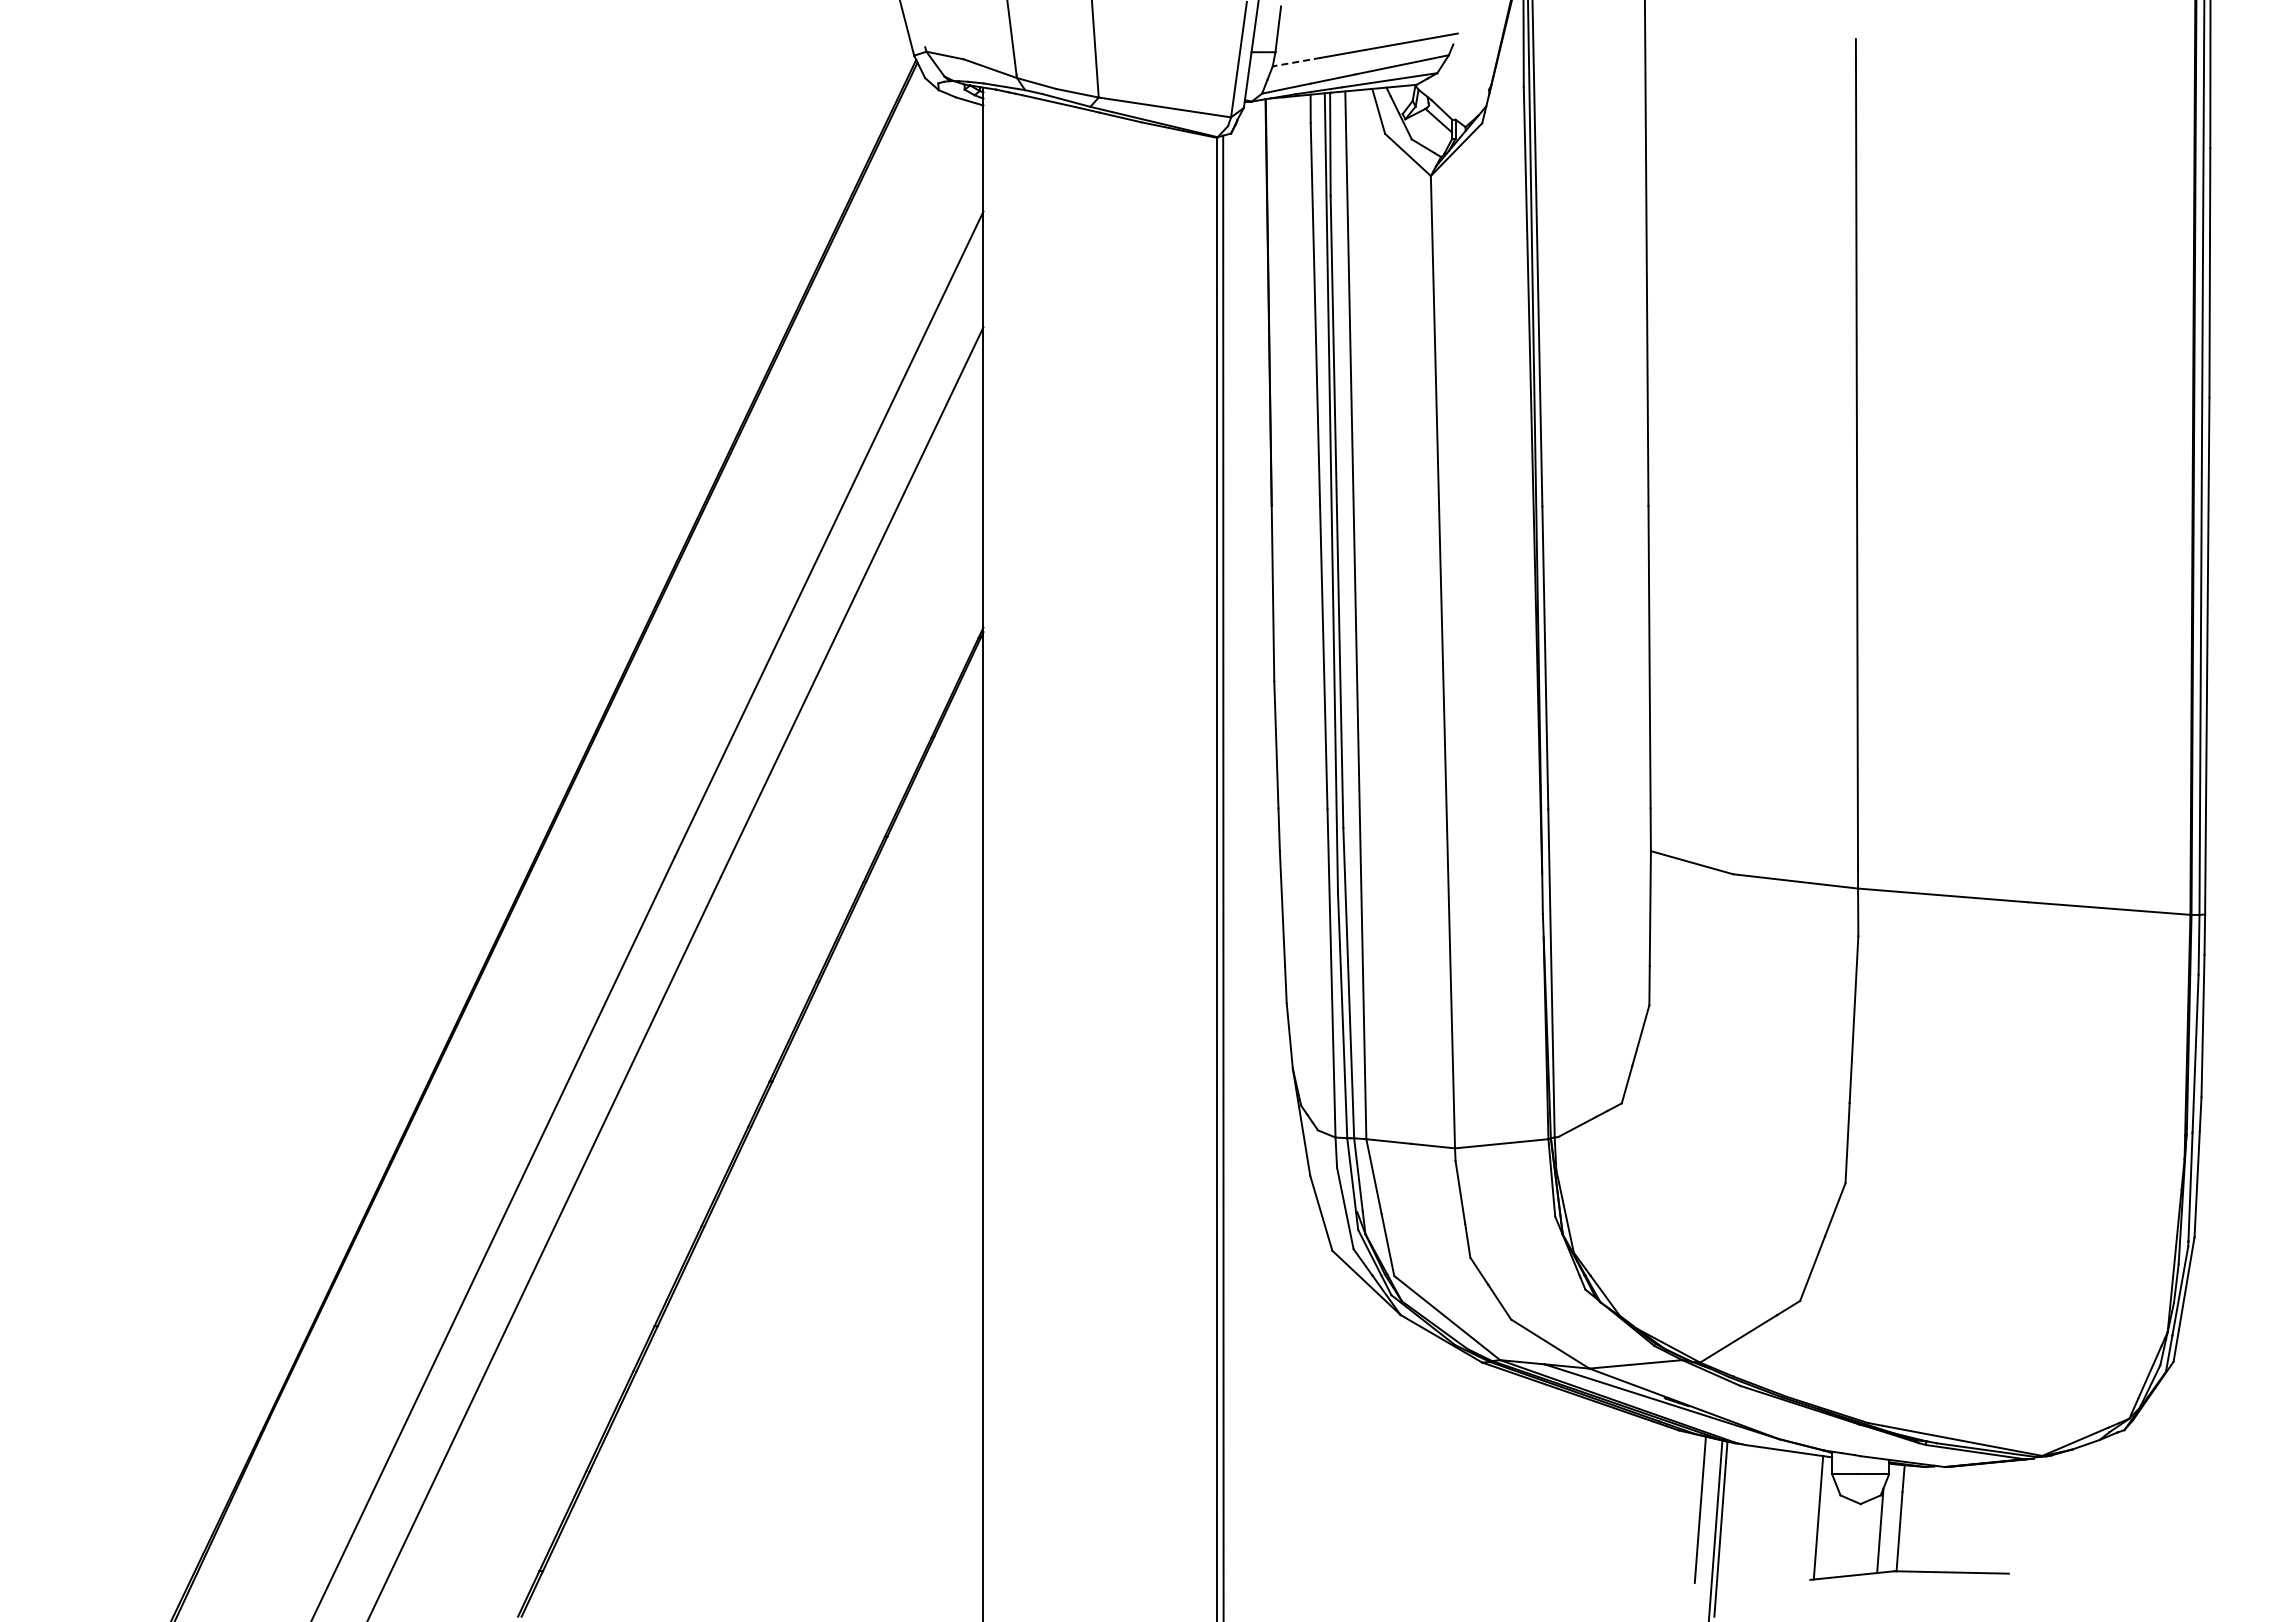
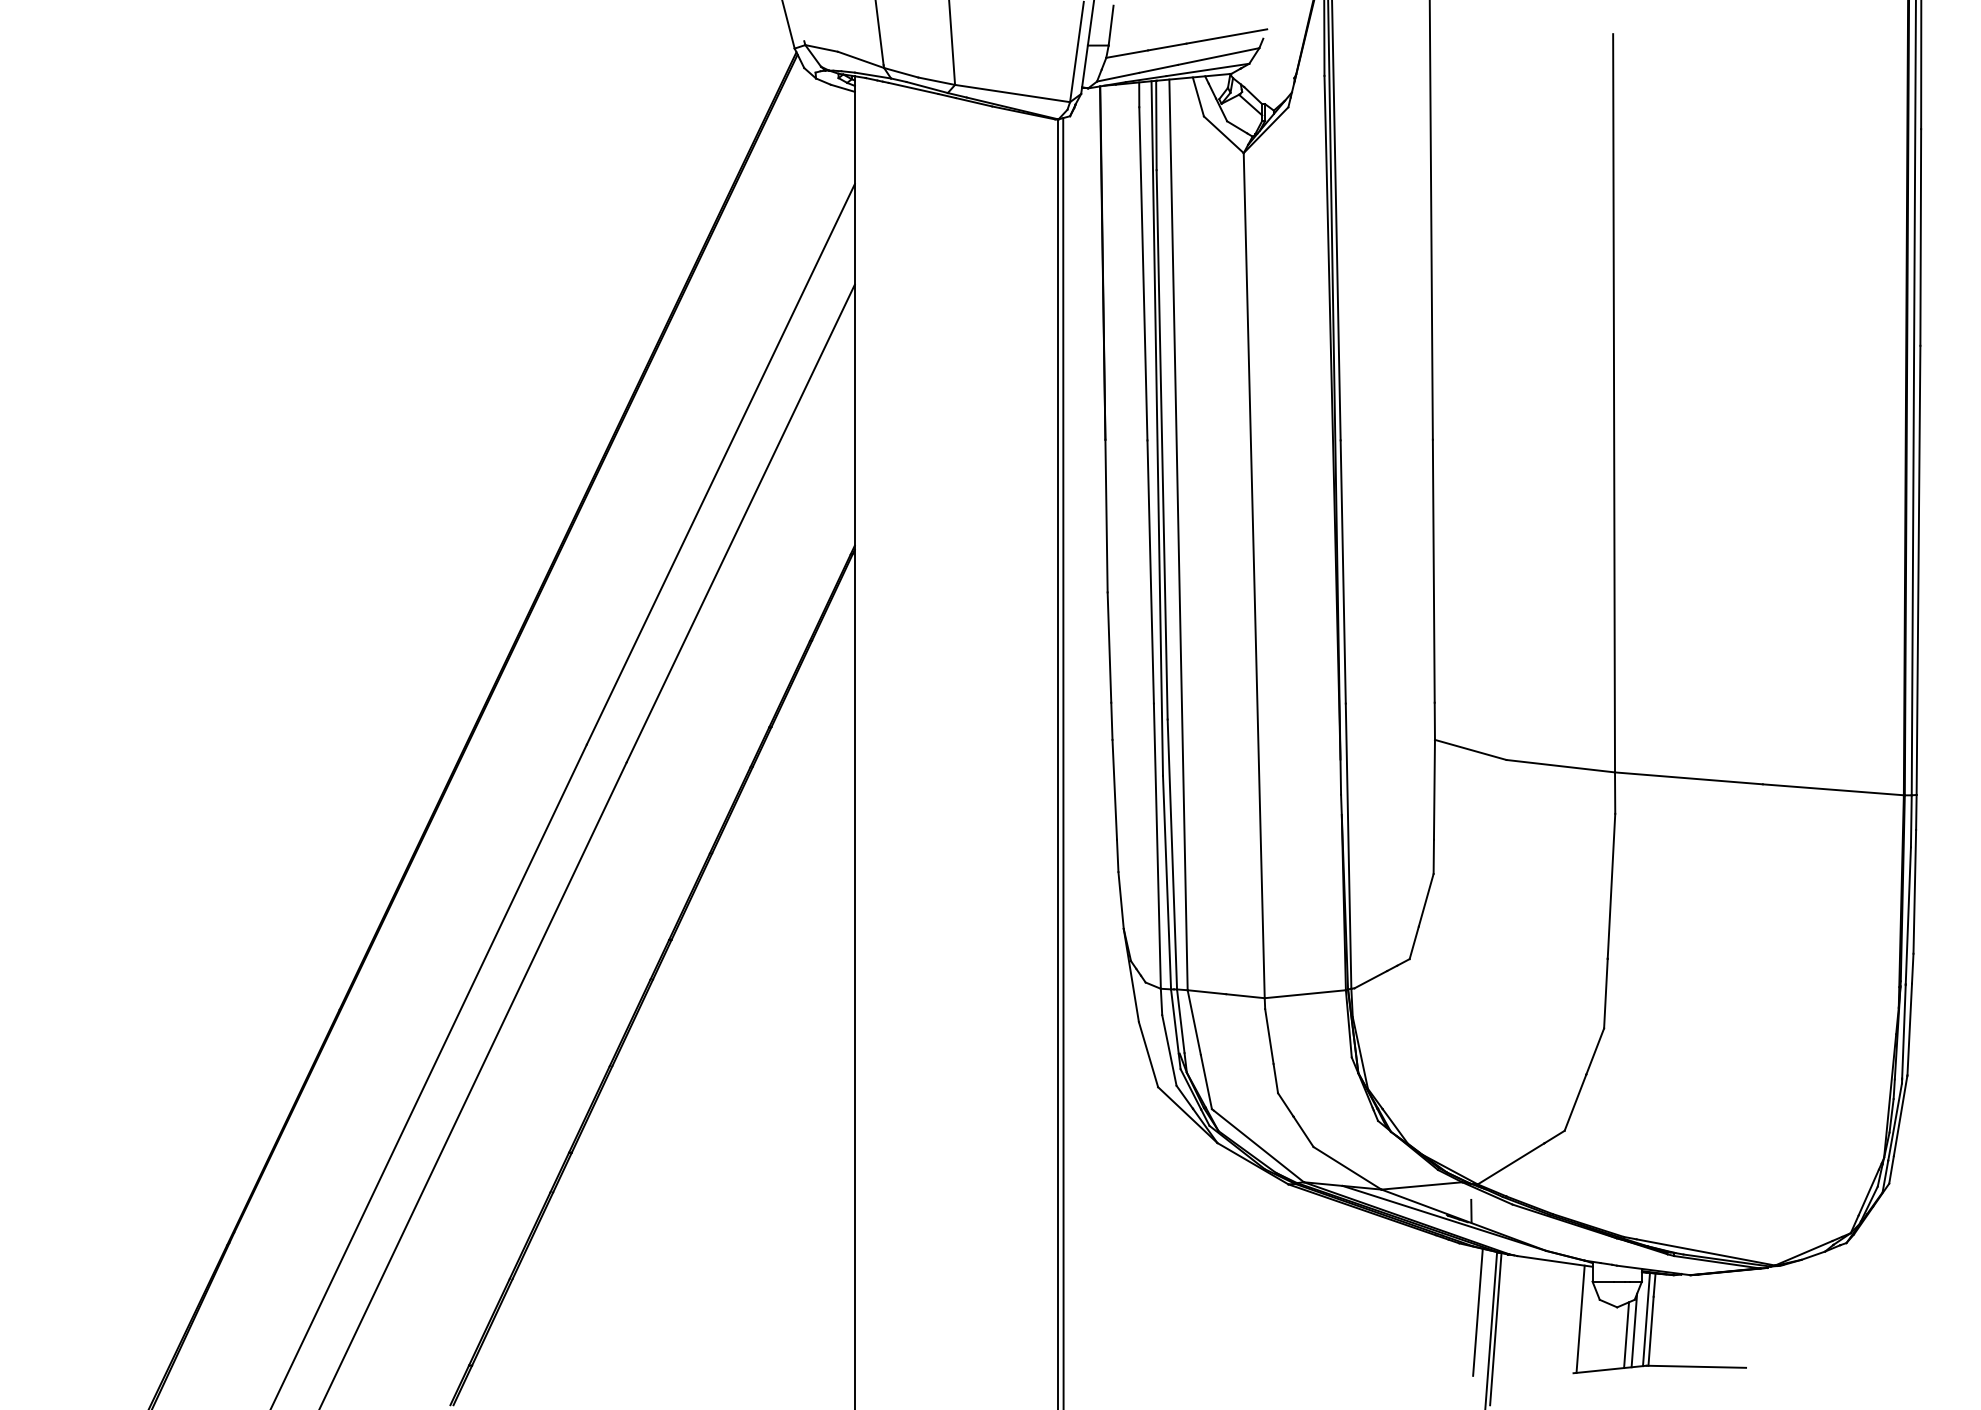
line: (1296, 62) -> (1126, 54), dashed -> solid
line: (1692, 1393) -> (1471, 1211), added
line: (1894, 1517) -> (1646, 1319), added
line: (1871, 1535) -> (1626, 1334), added

